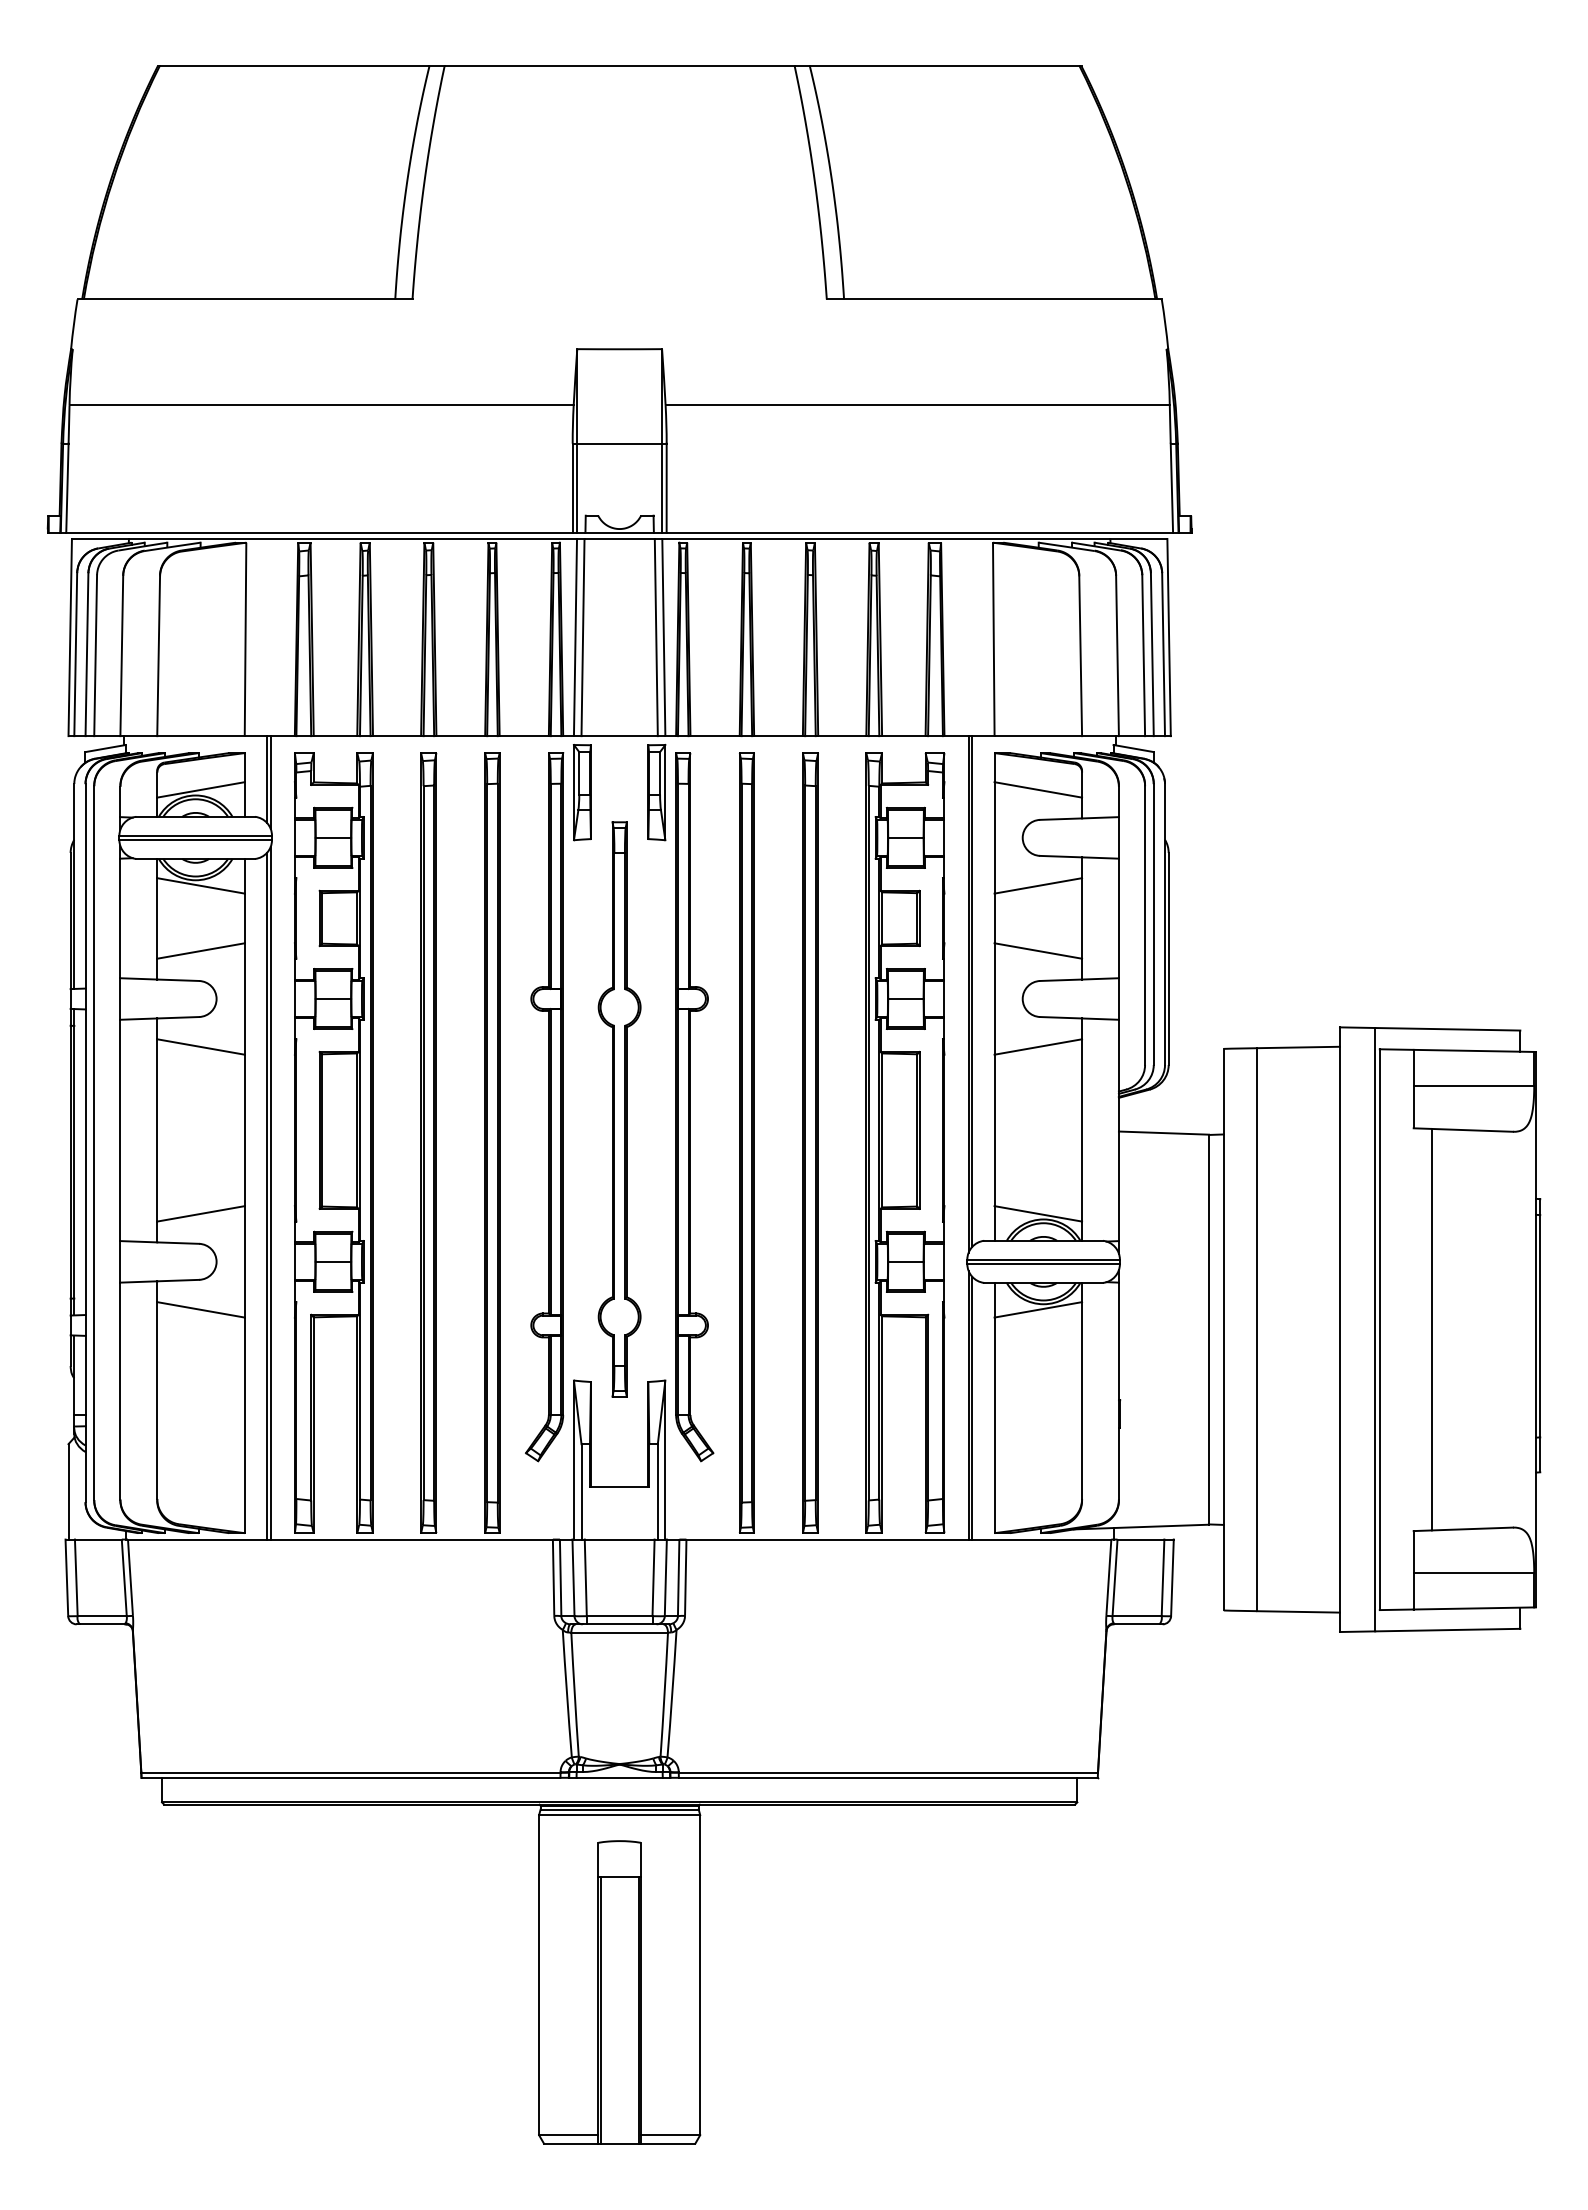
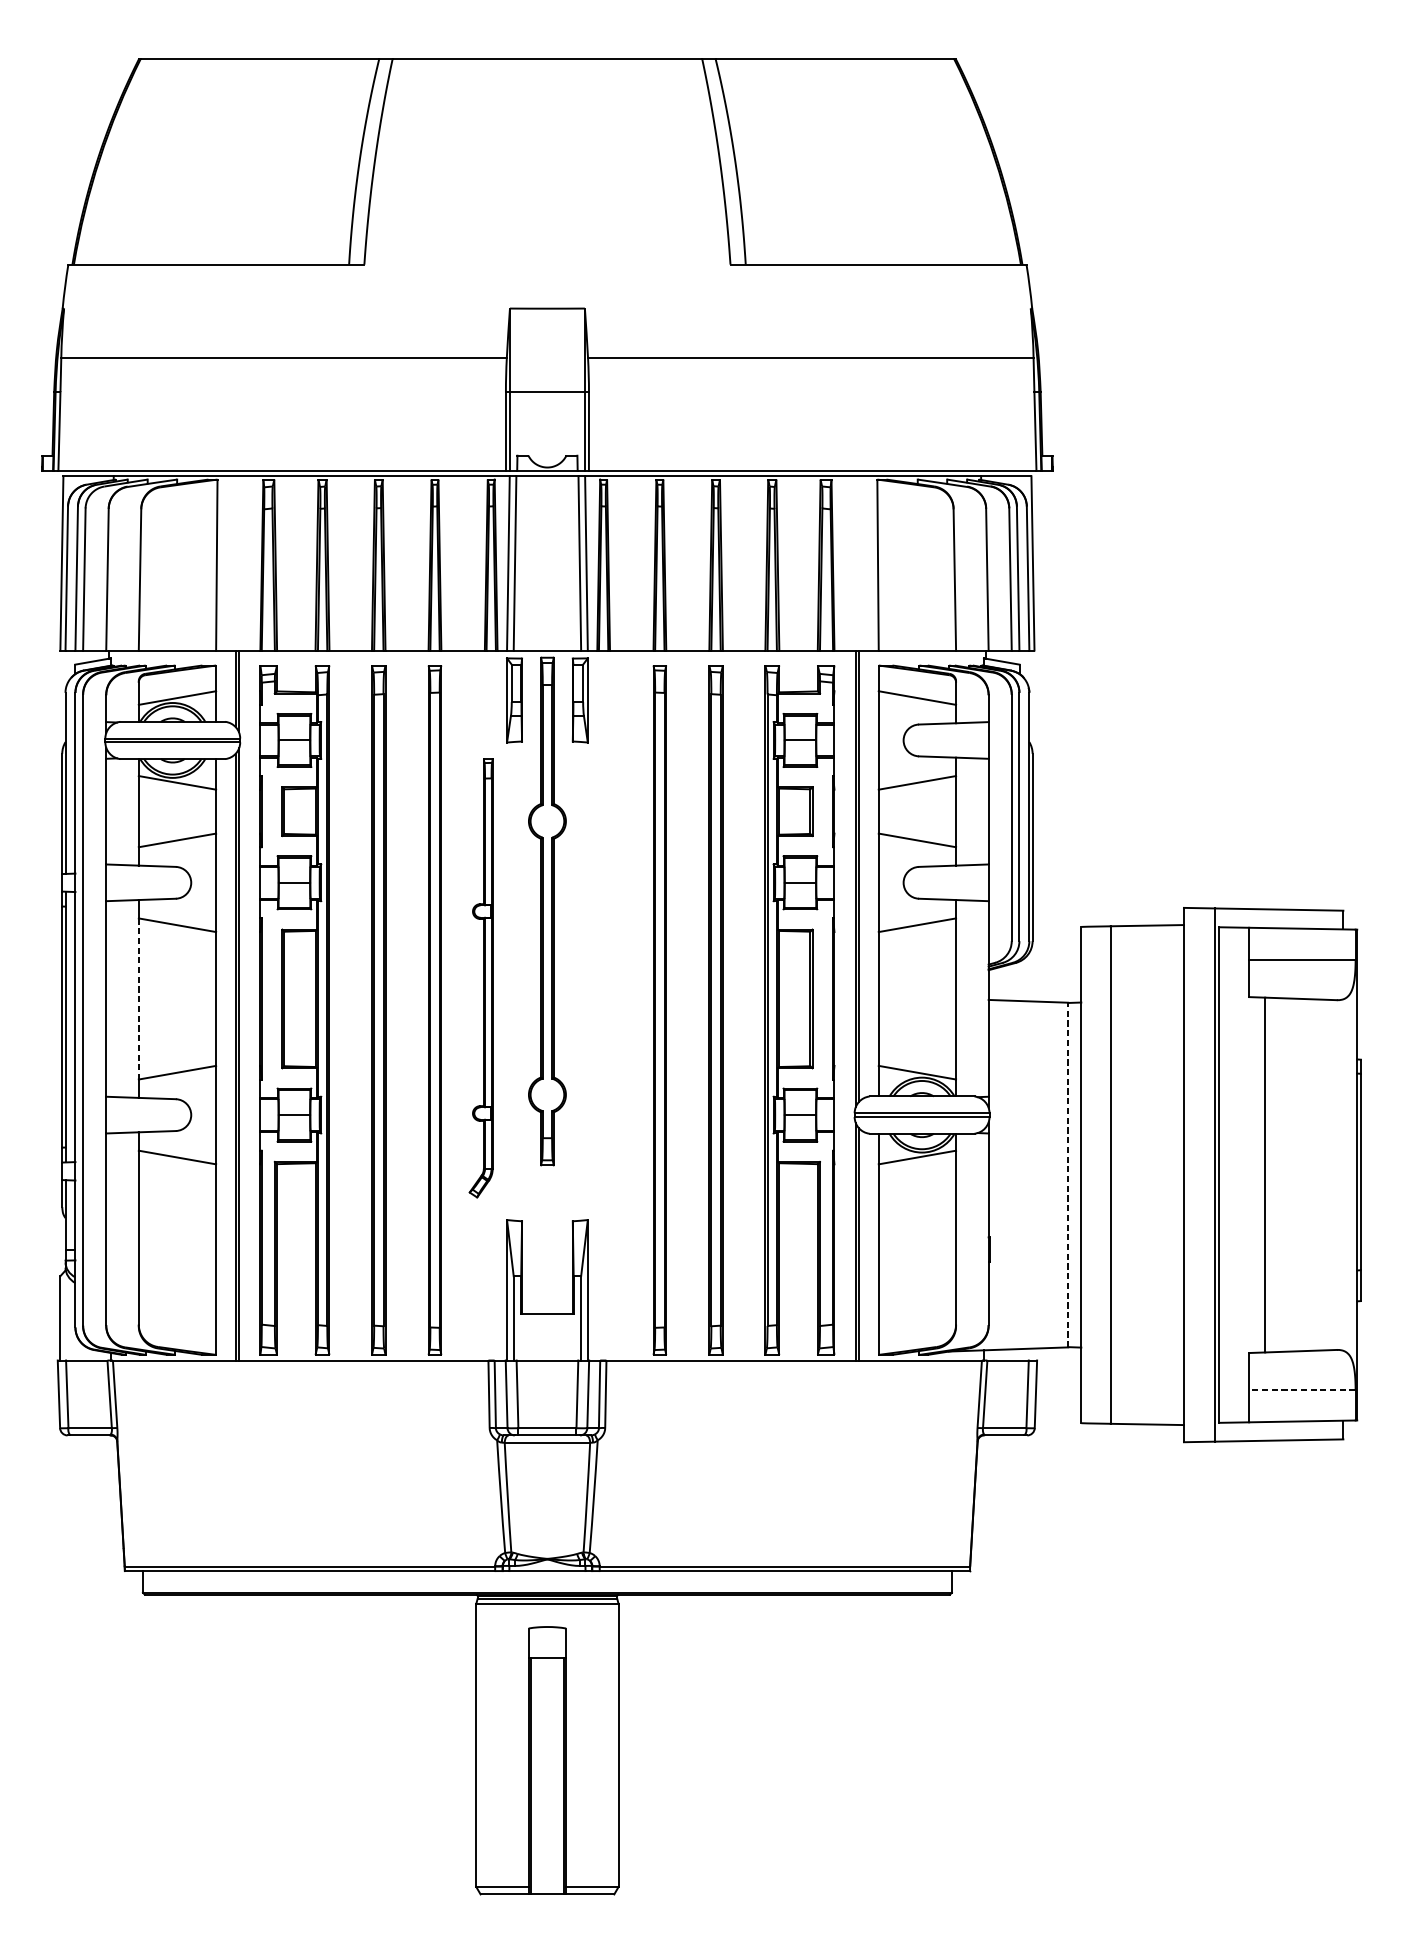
part: (544, 1107) -> (481, 978), size x0.7
part: (694, 1107) -> (613, 978), removed
part: (619, 1109) -> (547, 911), moved
line: (157, 1130) -> (139, 999), solid -> dashed
line: (1208, 1329) -> (1067, 1174), solid -> dashed
line: (1473, 1573) -> (1301, 1390), solid -> dashed

